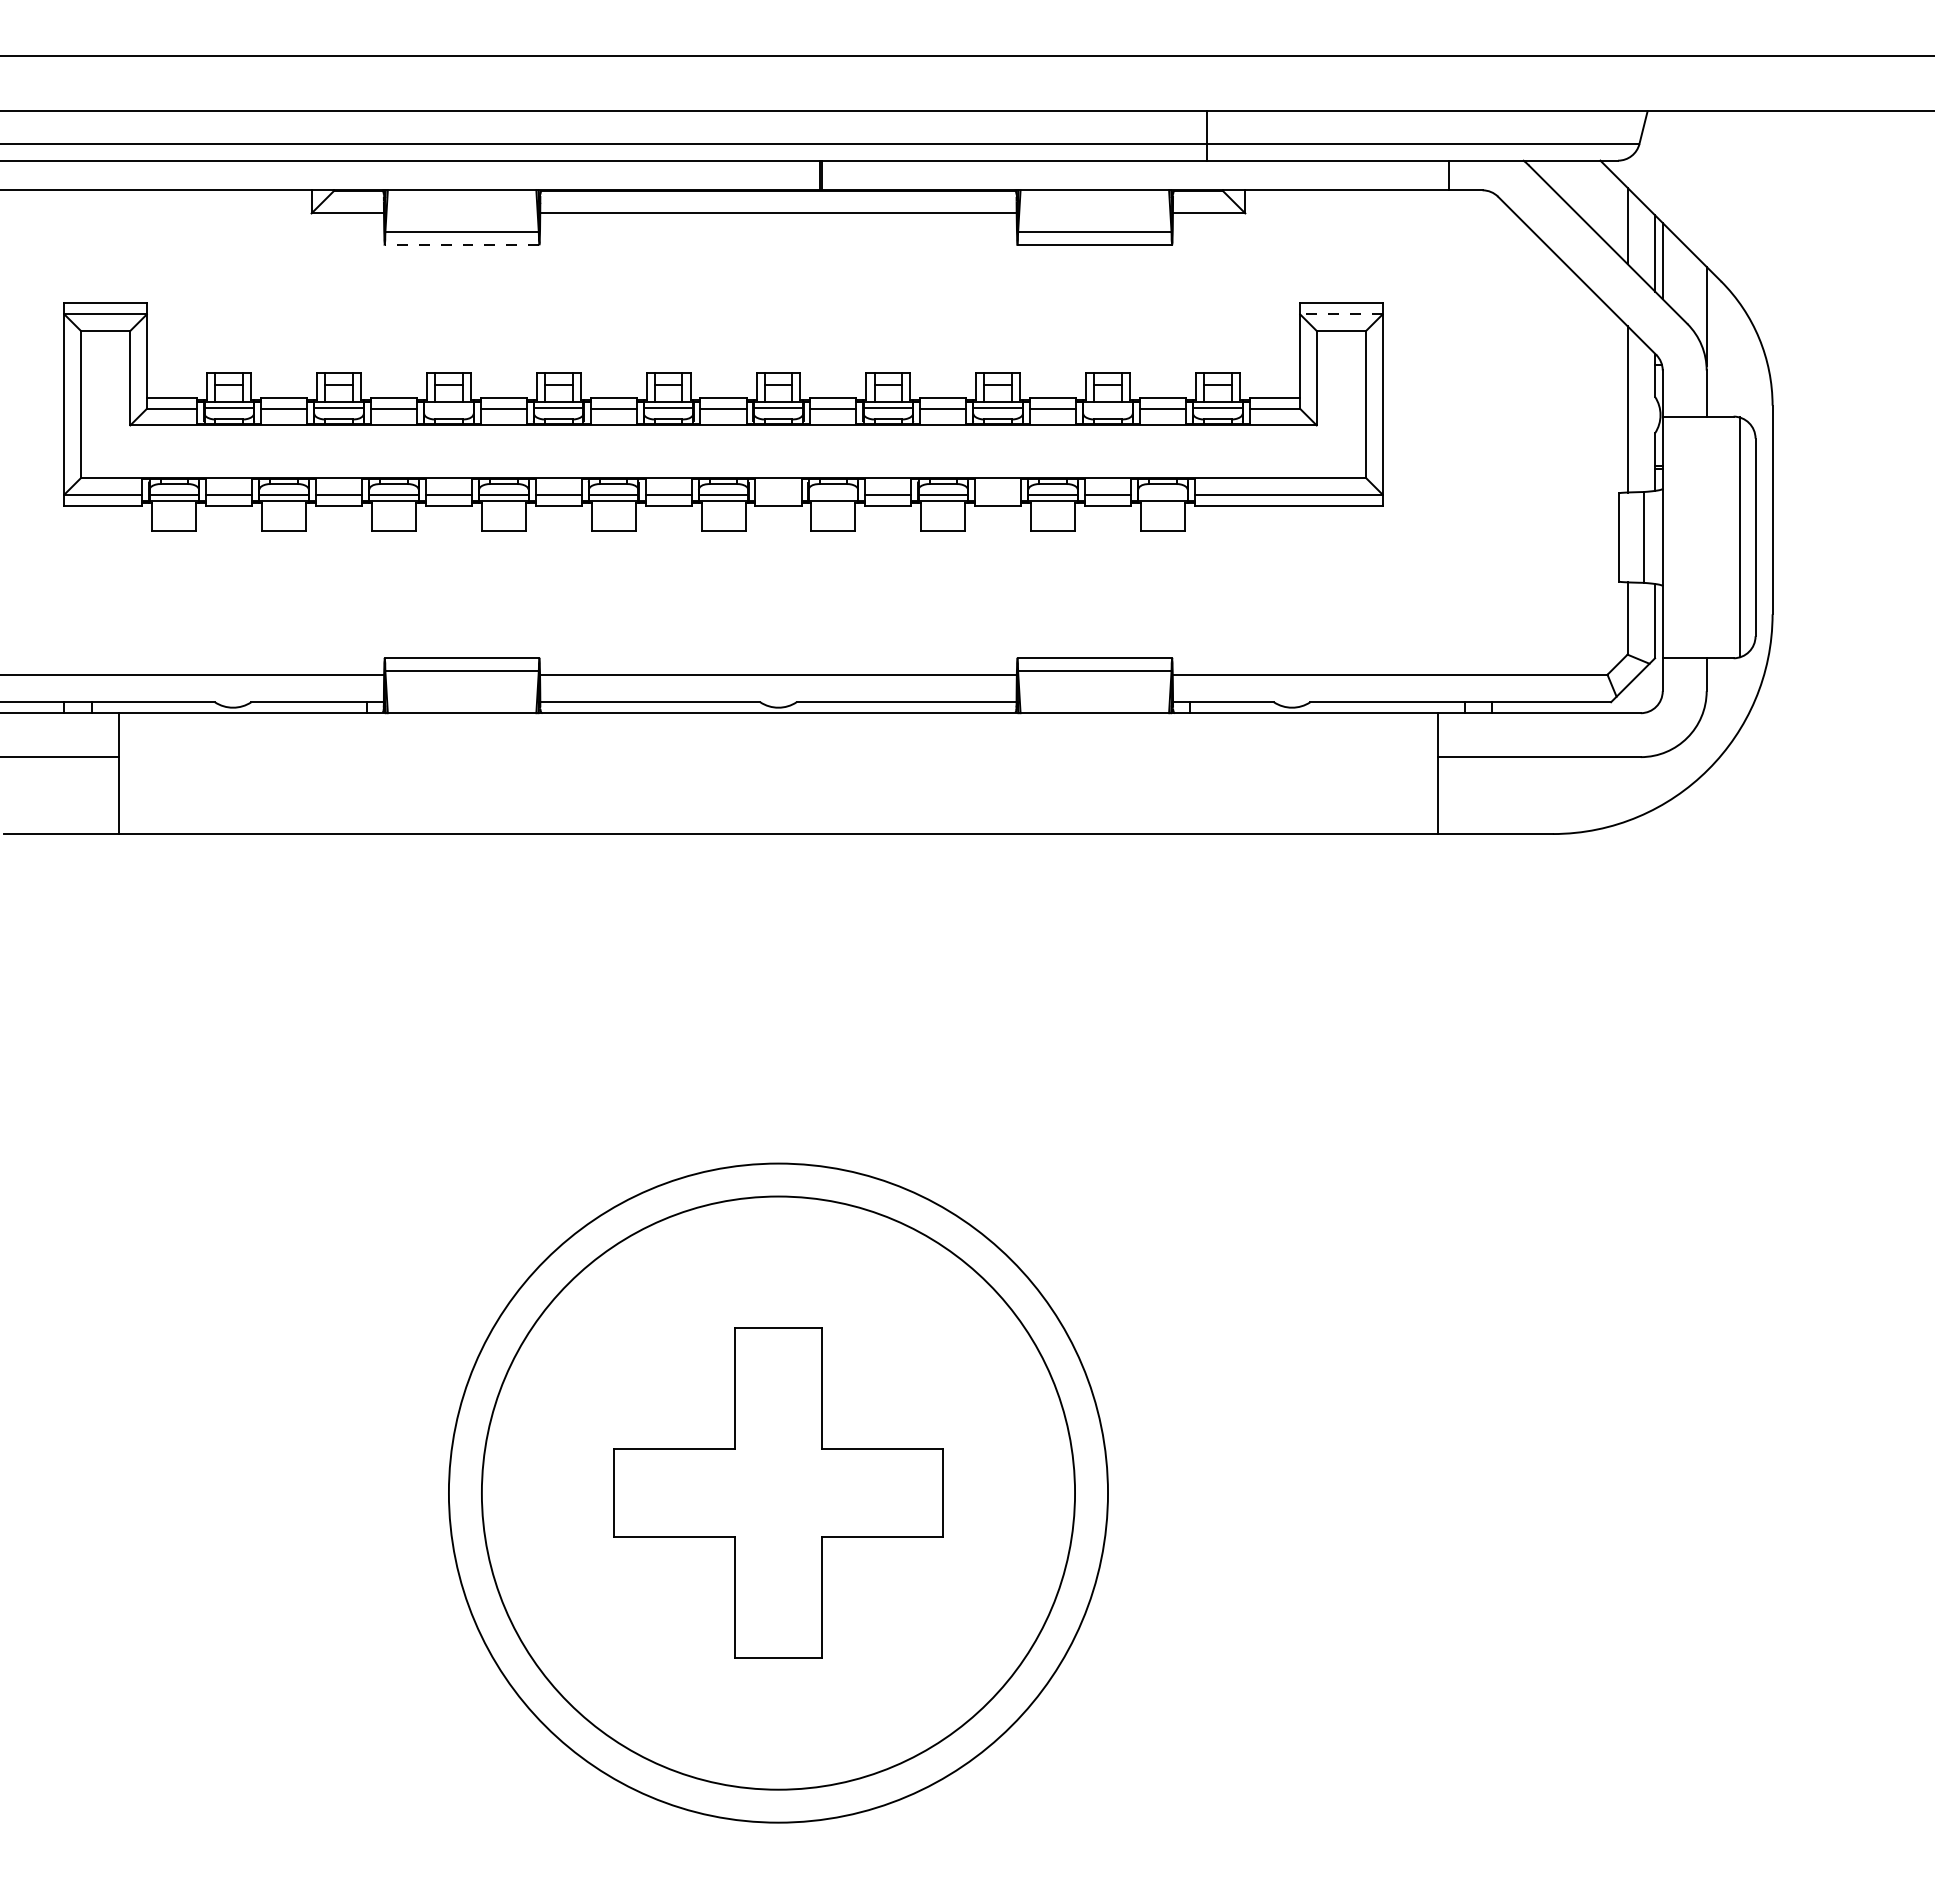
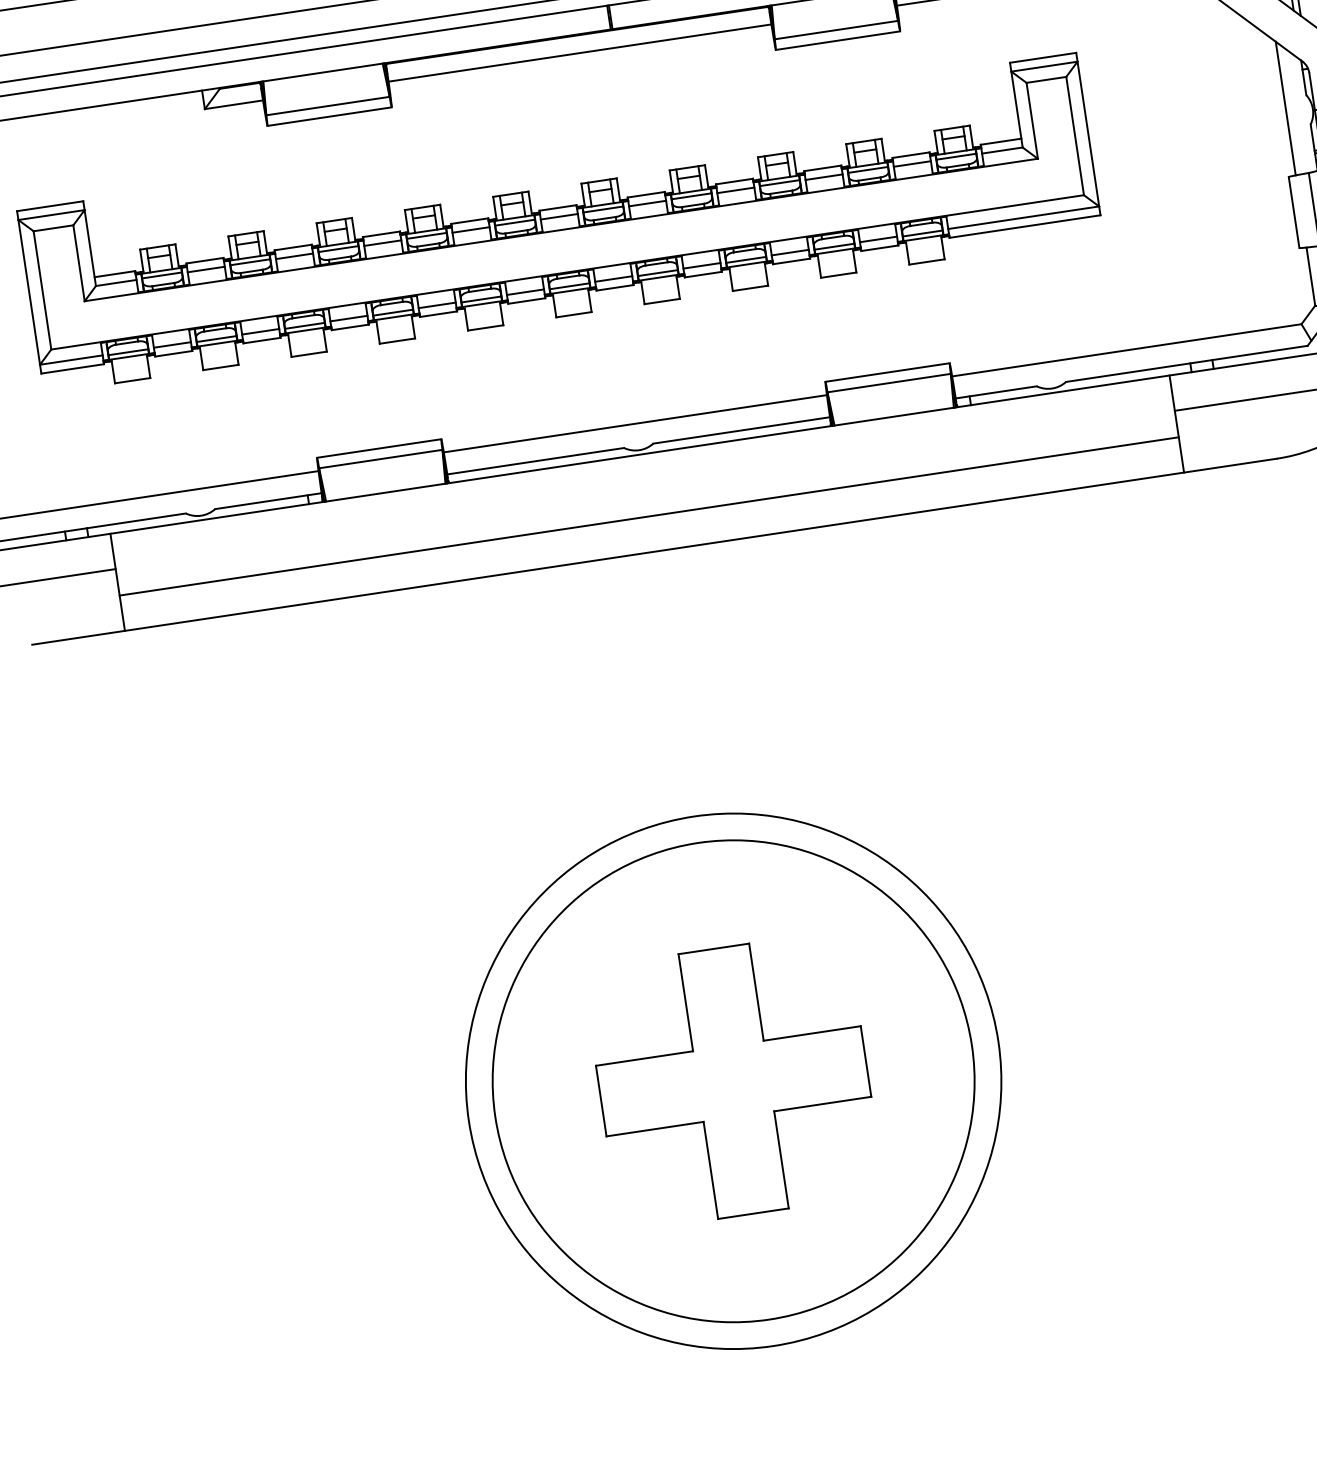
line: (461, 245) -> (329, 116), dashed -> solid
line: (1340, 314) -> (1043, 66), dashed -> solid
line: (448, 408) -> (338, 249), added
line: (1107, 408) -> (867, 170), added
line: (778, 494) -> (613, 278), added
line: (998, 494) -> (790, 252), added
line: (833, 495) -> (658, 273), added
line: (1162, 495) -> (922, 233), added
line: (778, 790) -> (649, 516), added

